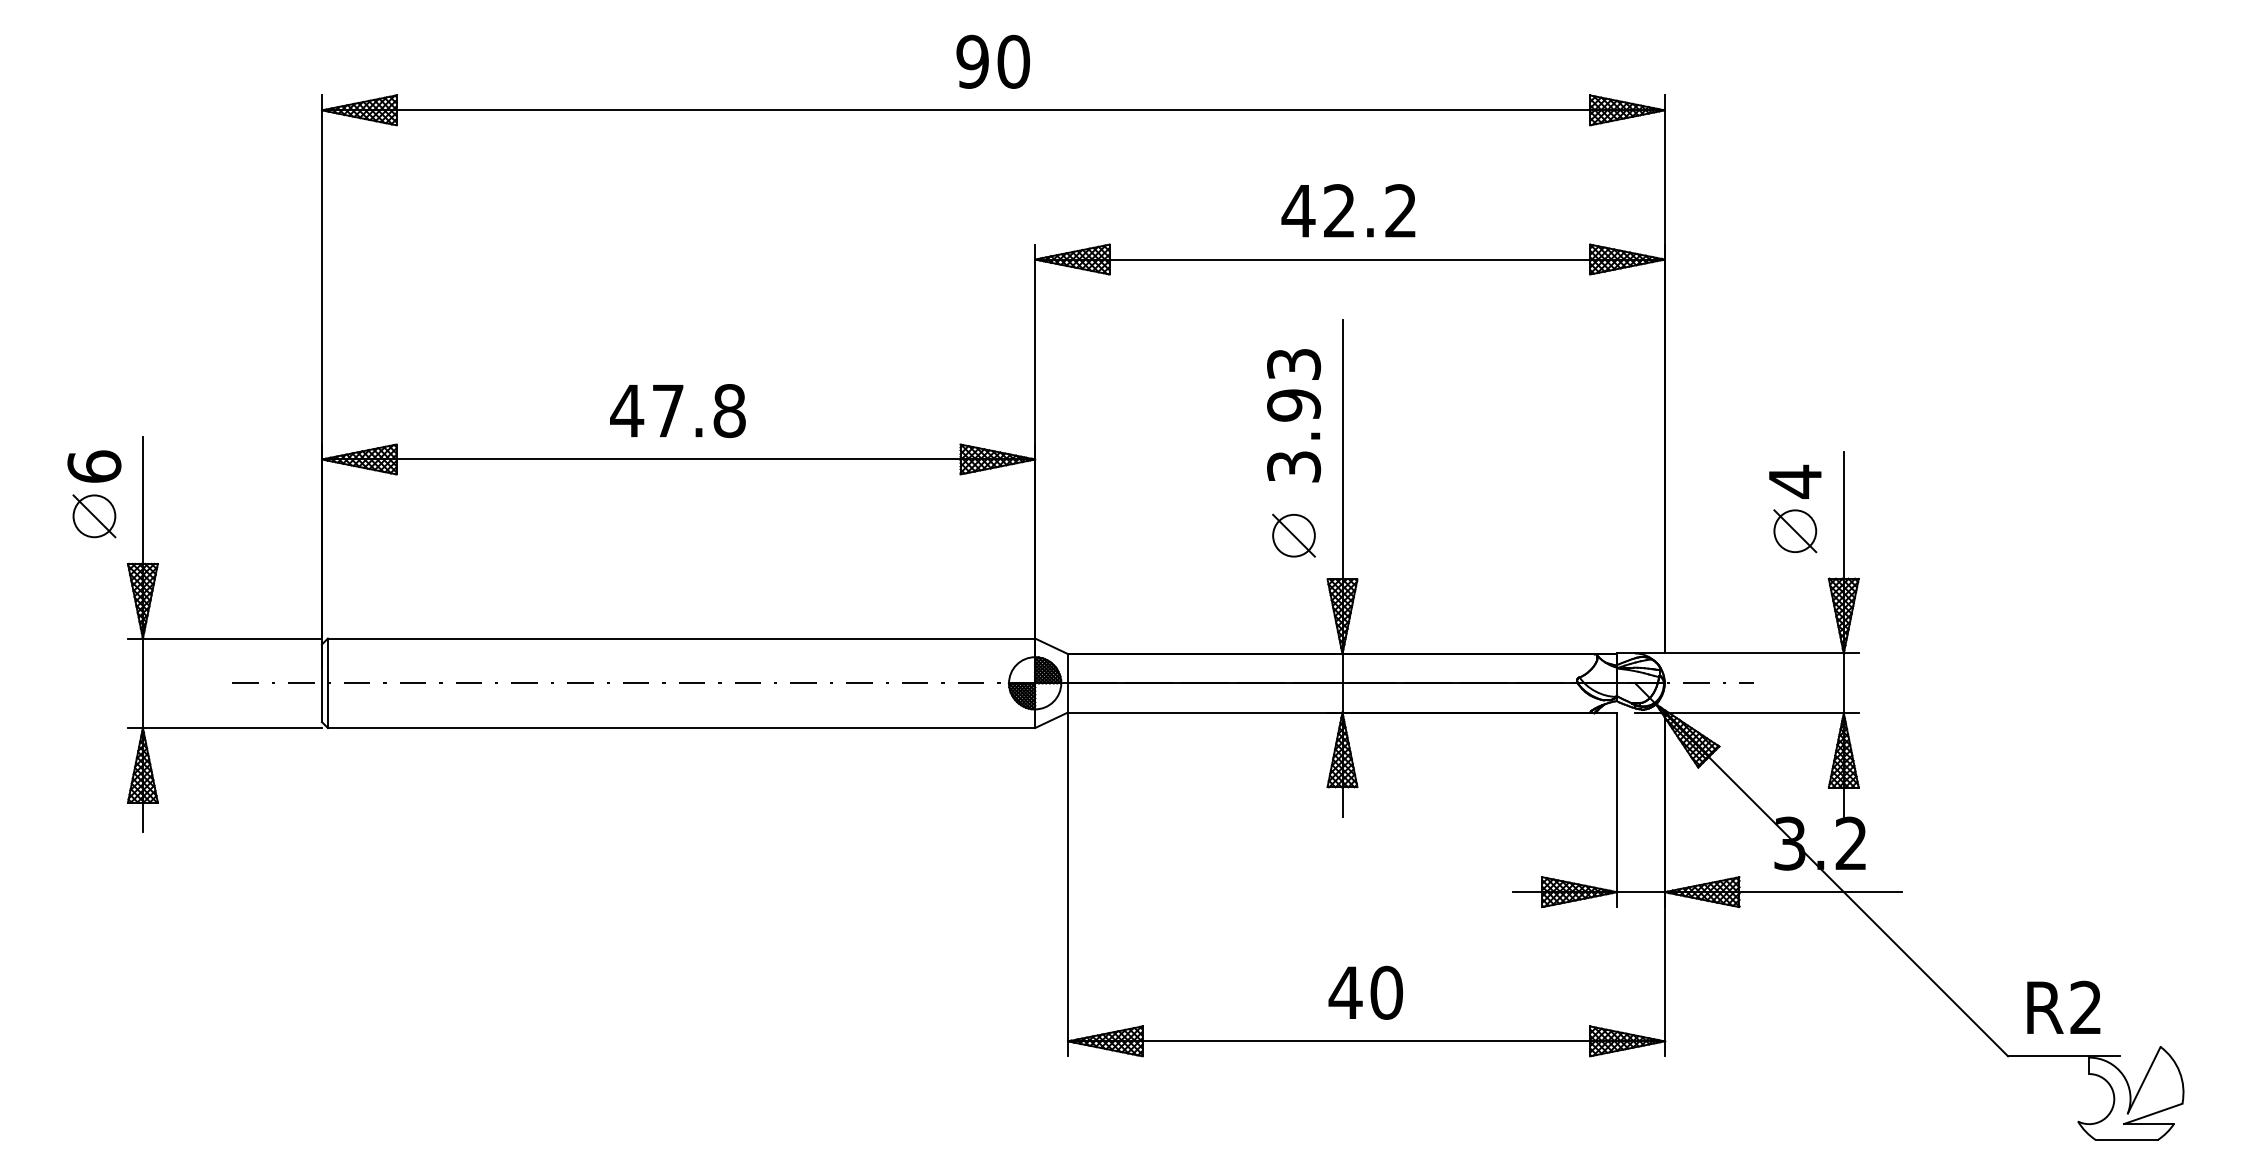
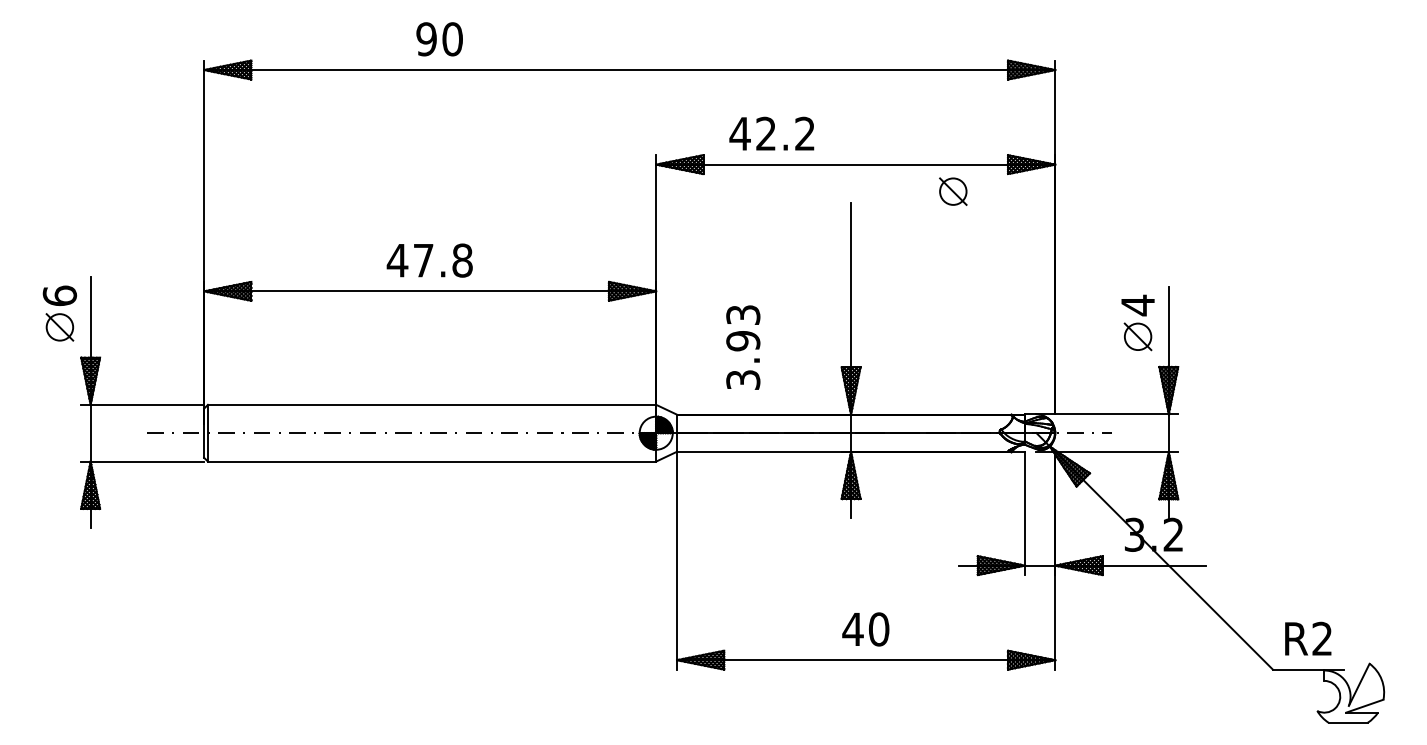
text: (992, 62) -> (439, 39), moved
text: (1347, 210) -> (771, 133), moved
text: (1294, 415) -> (743, 347), moved
part: (1294, 535) -> (953, 191), moved

